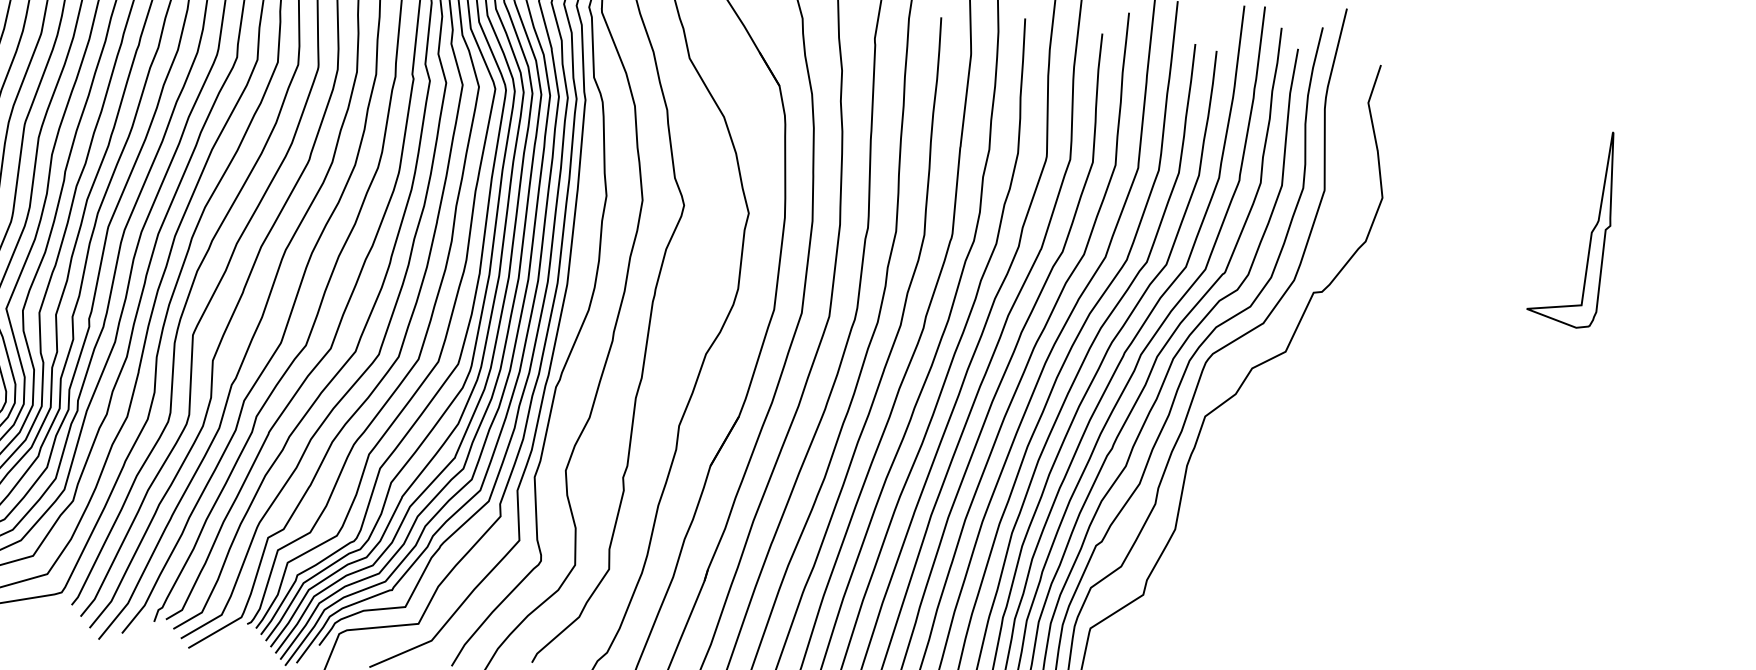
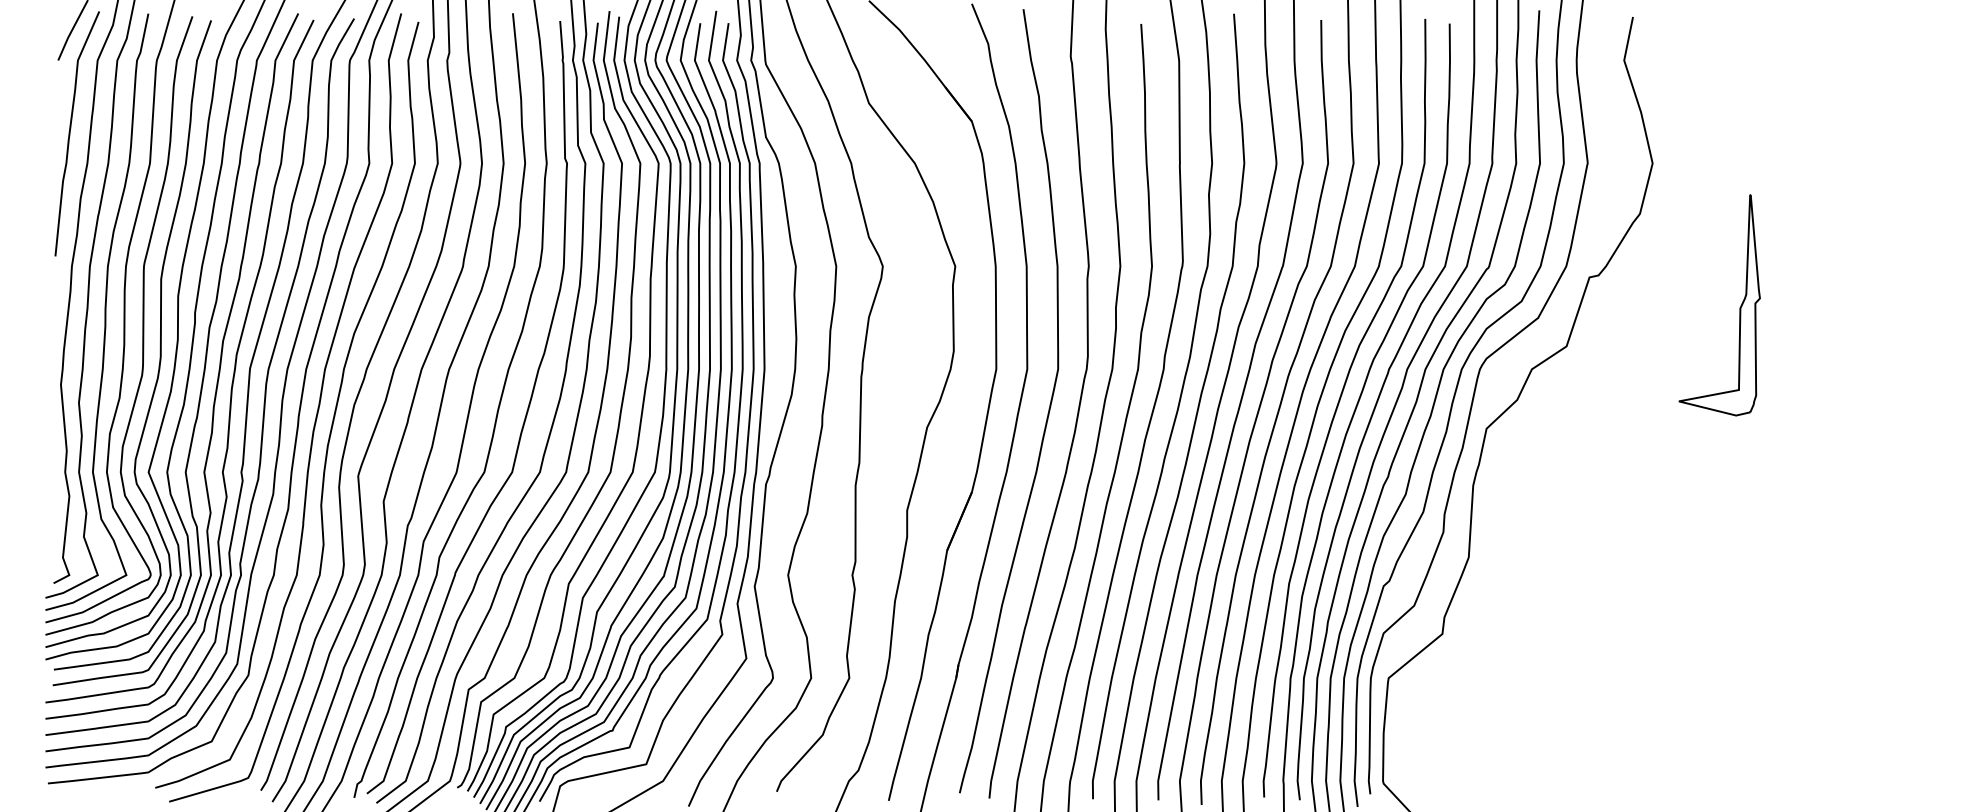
part: (1591, 231) -> (1739, 307), moved

